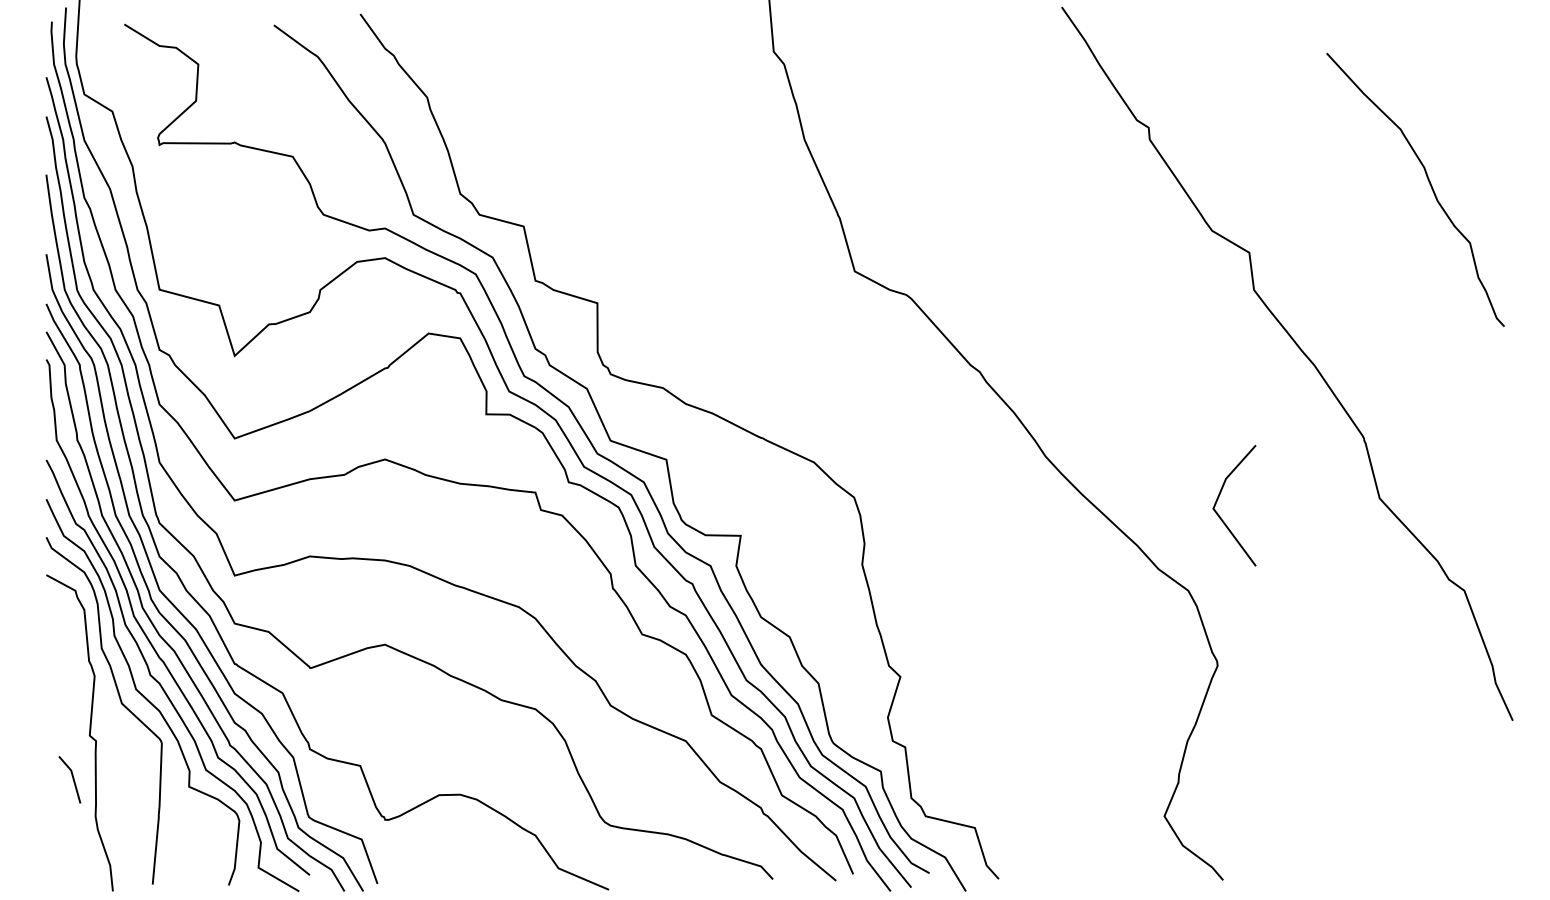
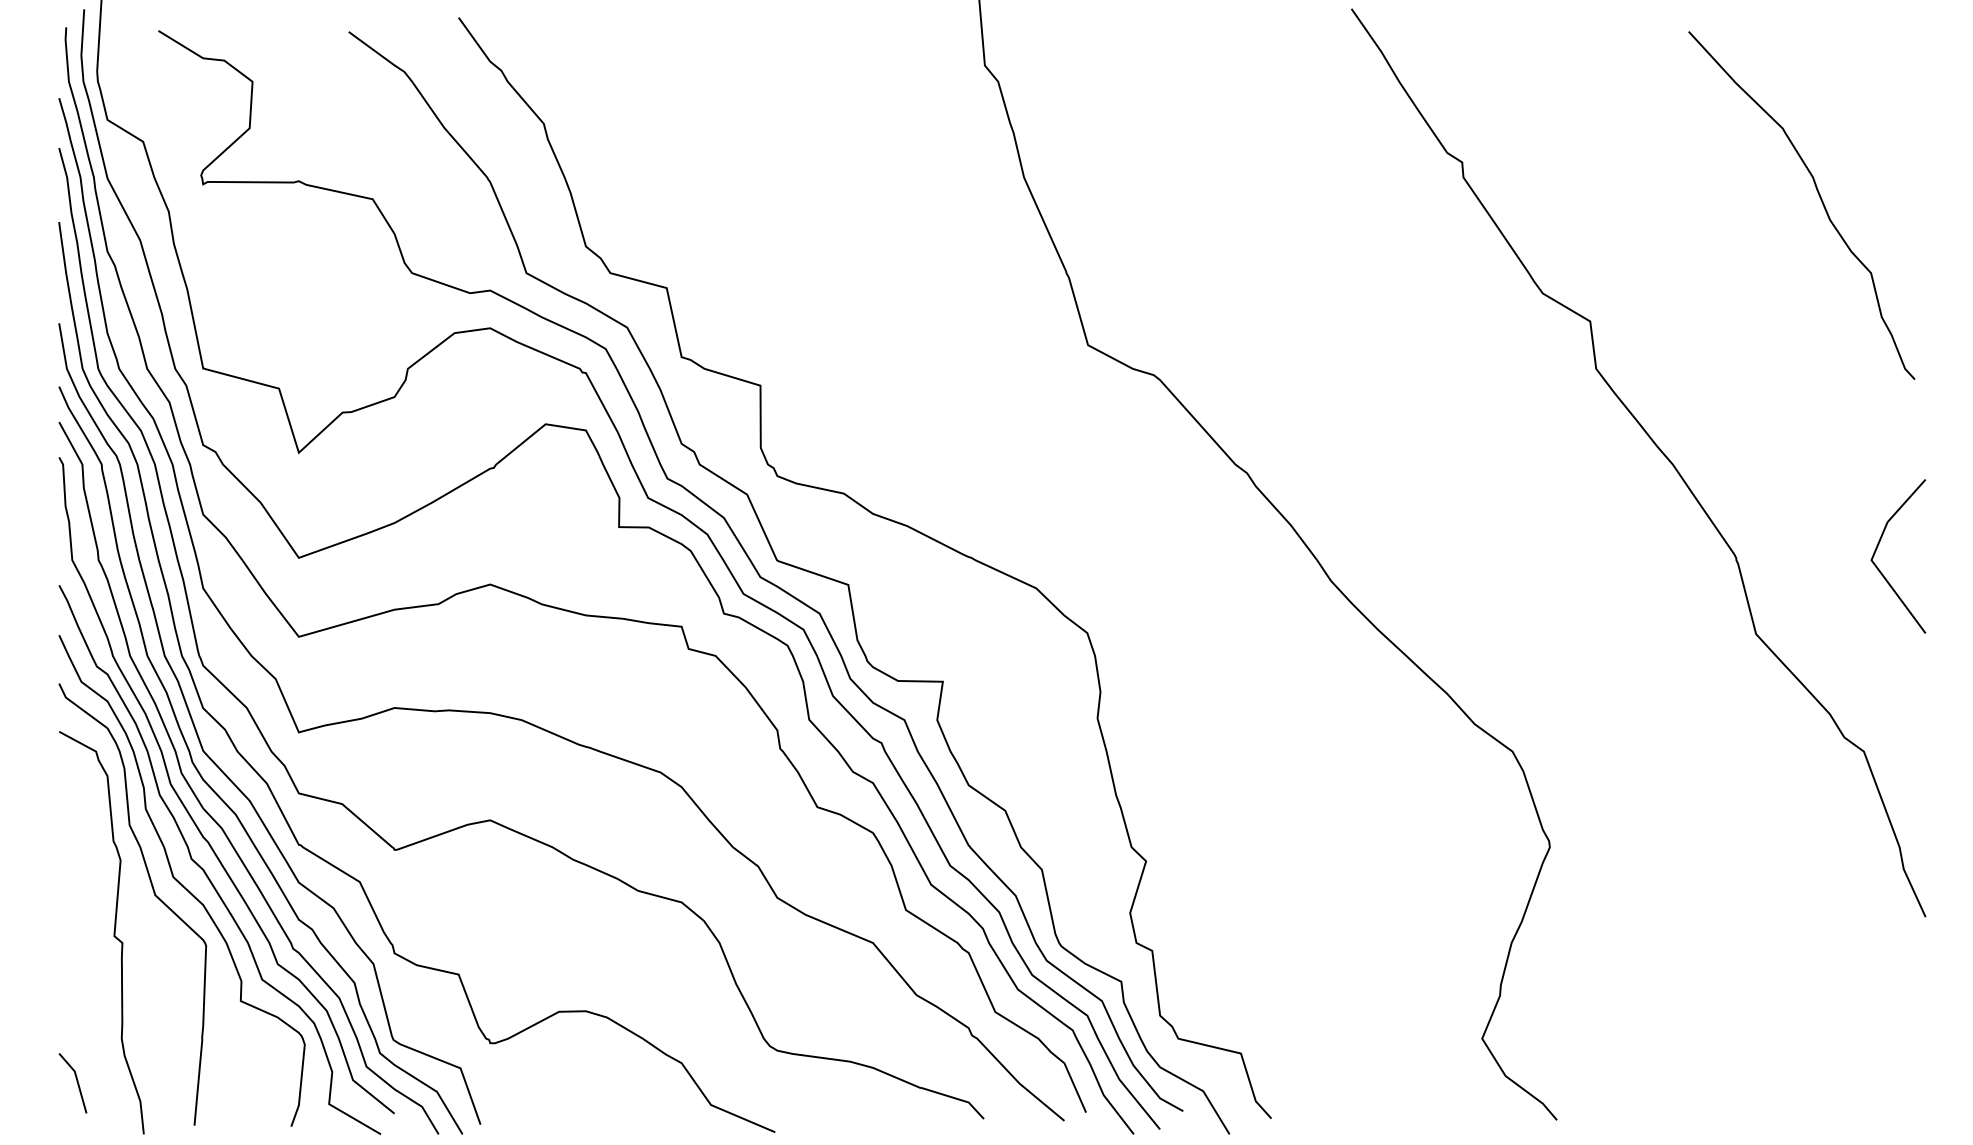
curve: (1430, 186) -> (1820, 200), moved
line: (1218, 497) -> (1878, 546), moved
line: (72, 778) -> (76, 1081), moved

